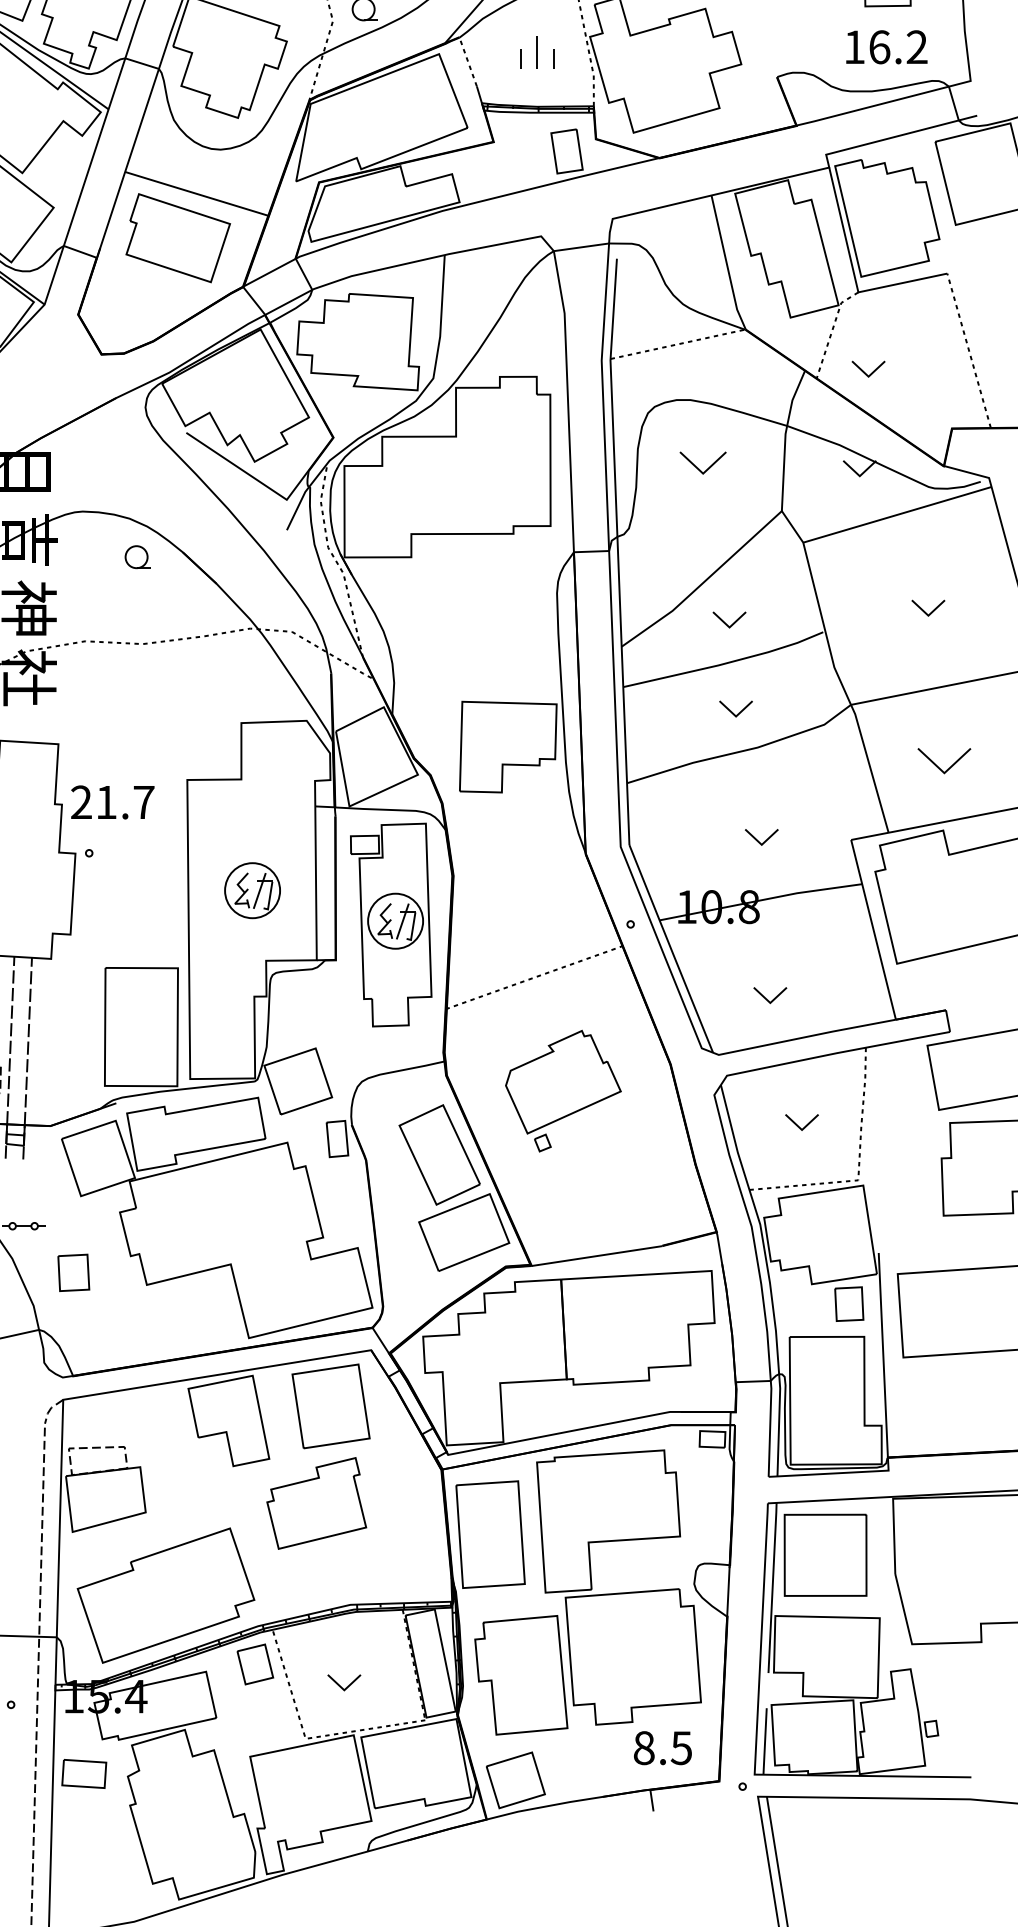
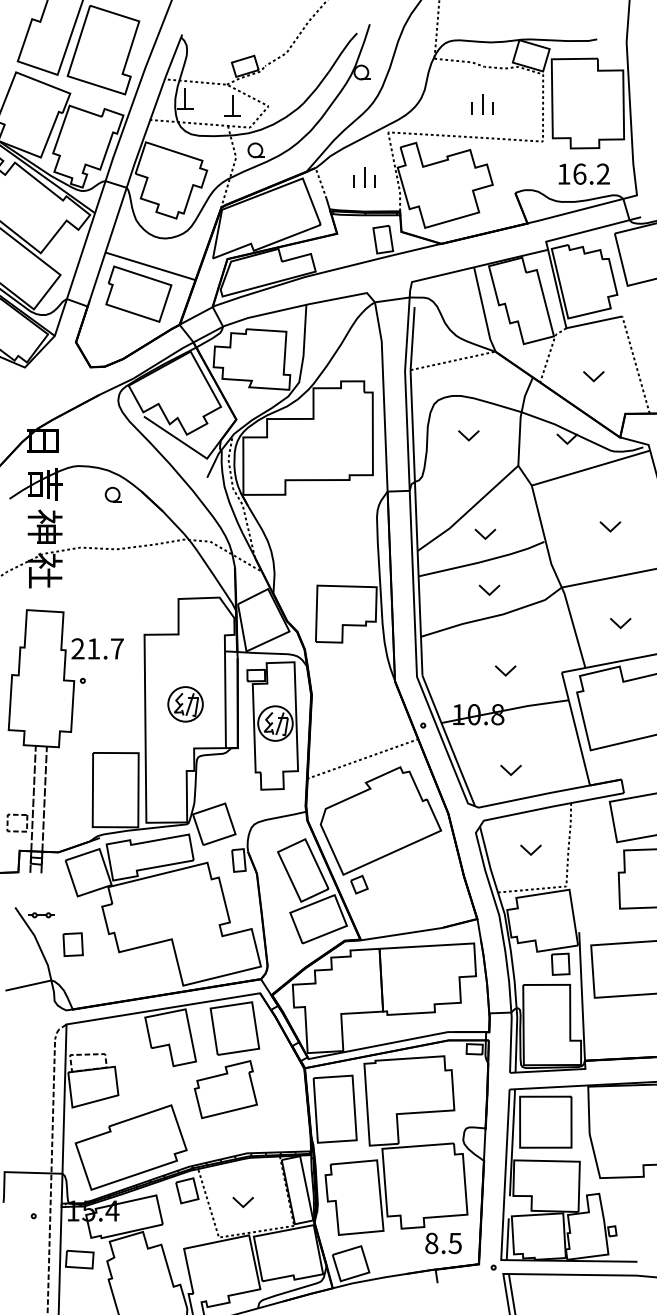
part: (868, 369) -> (593, 376), moved
part: (702, 462) -> (468, 435), size x0.71
part: (944, 762) -> (620, 623), size x0.62
part: (562, 1091) -> (380, 830), size x1.67

